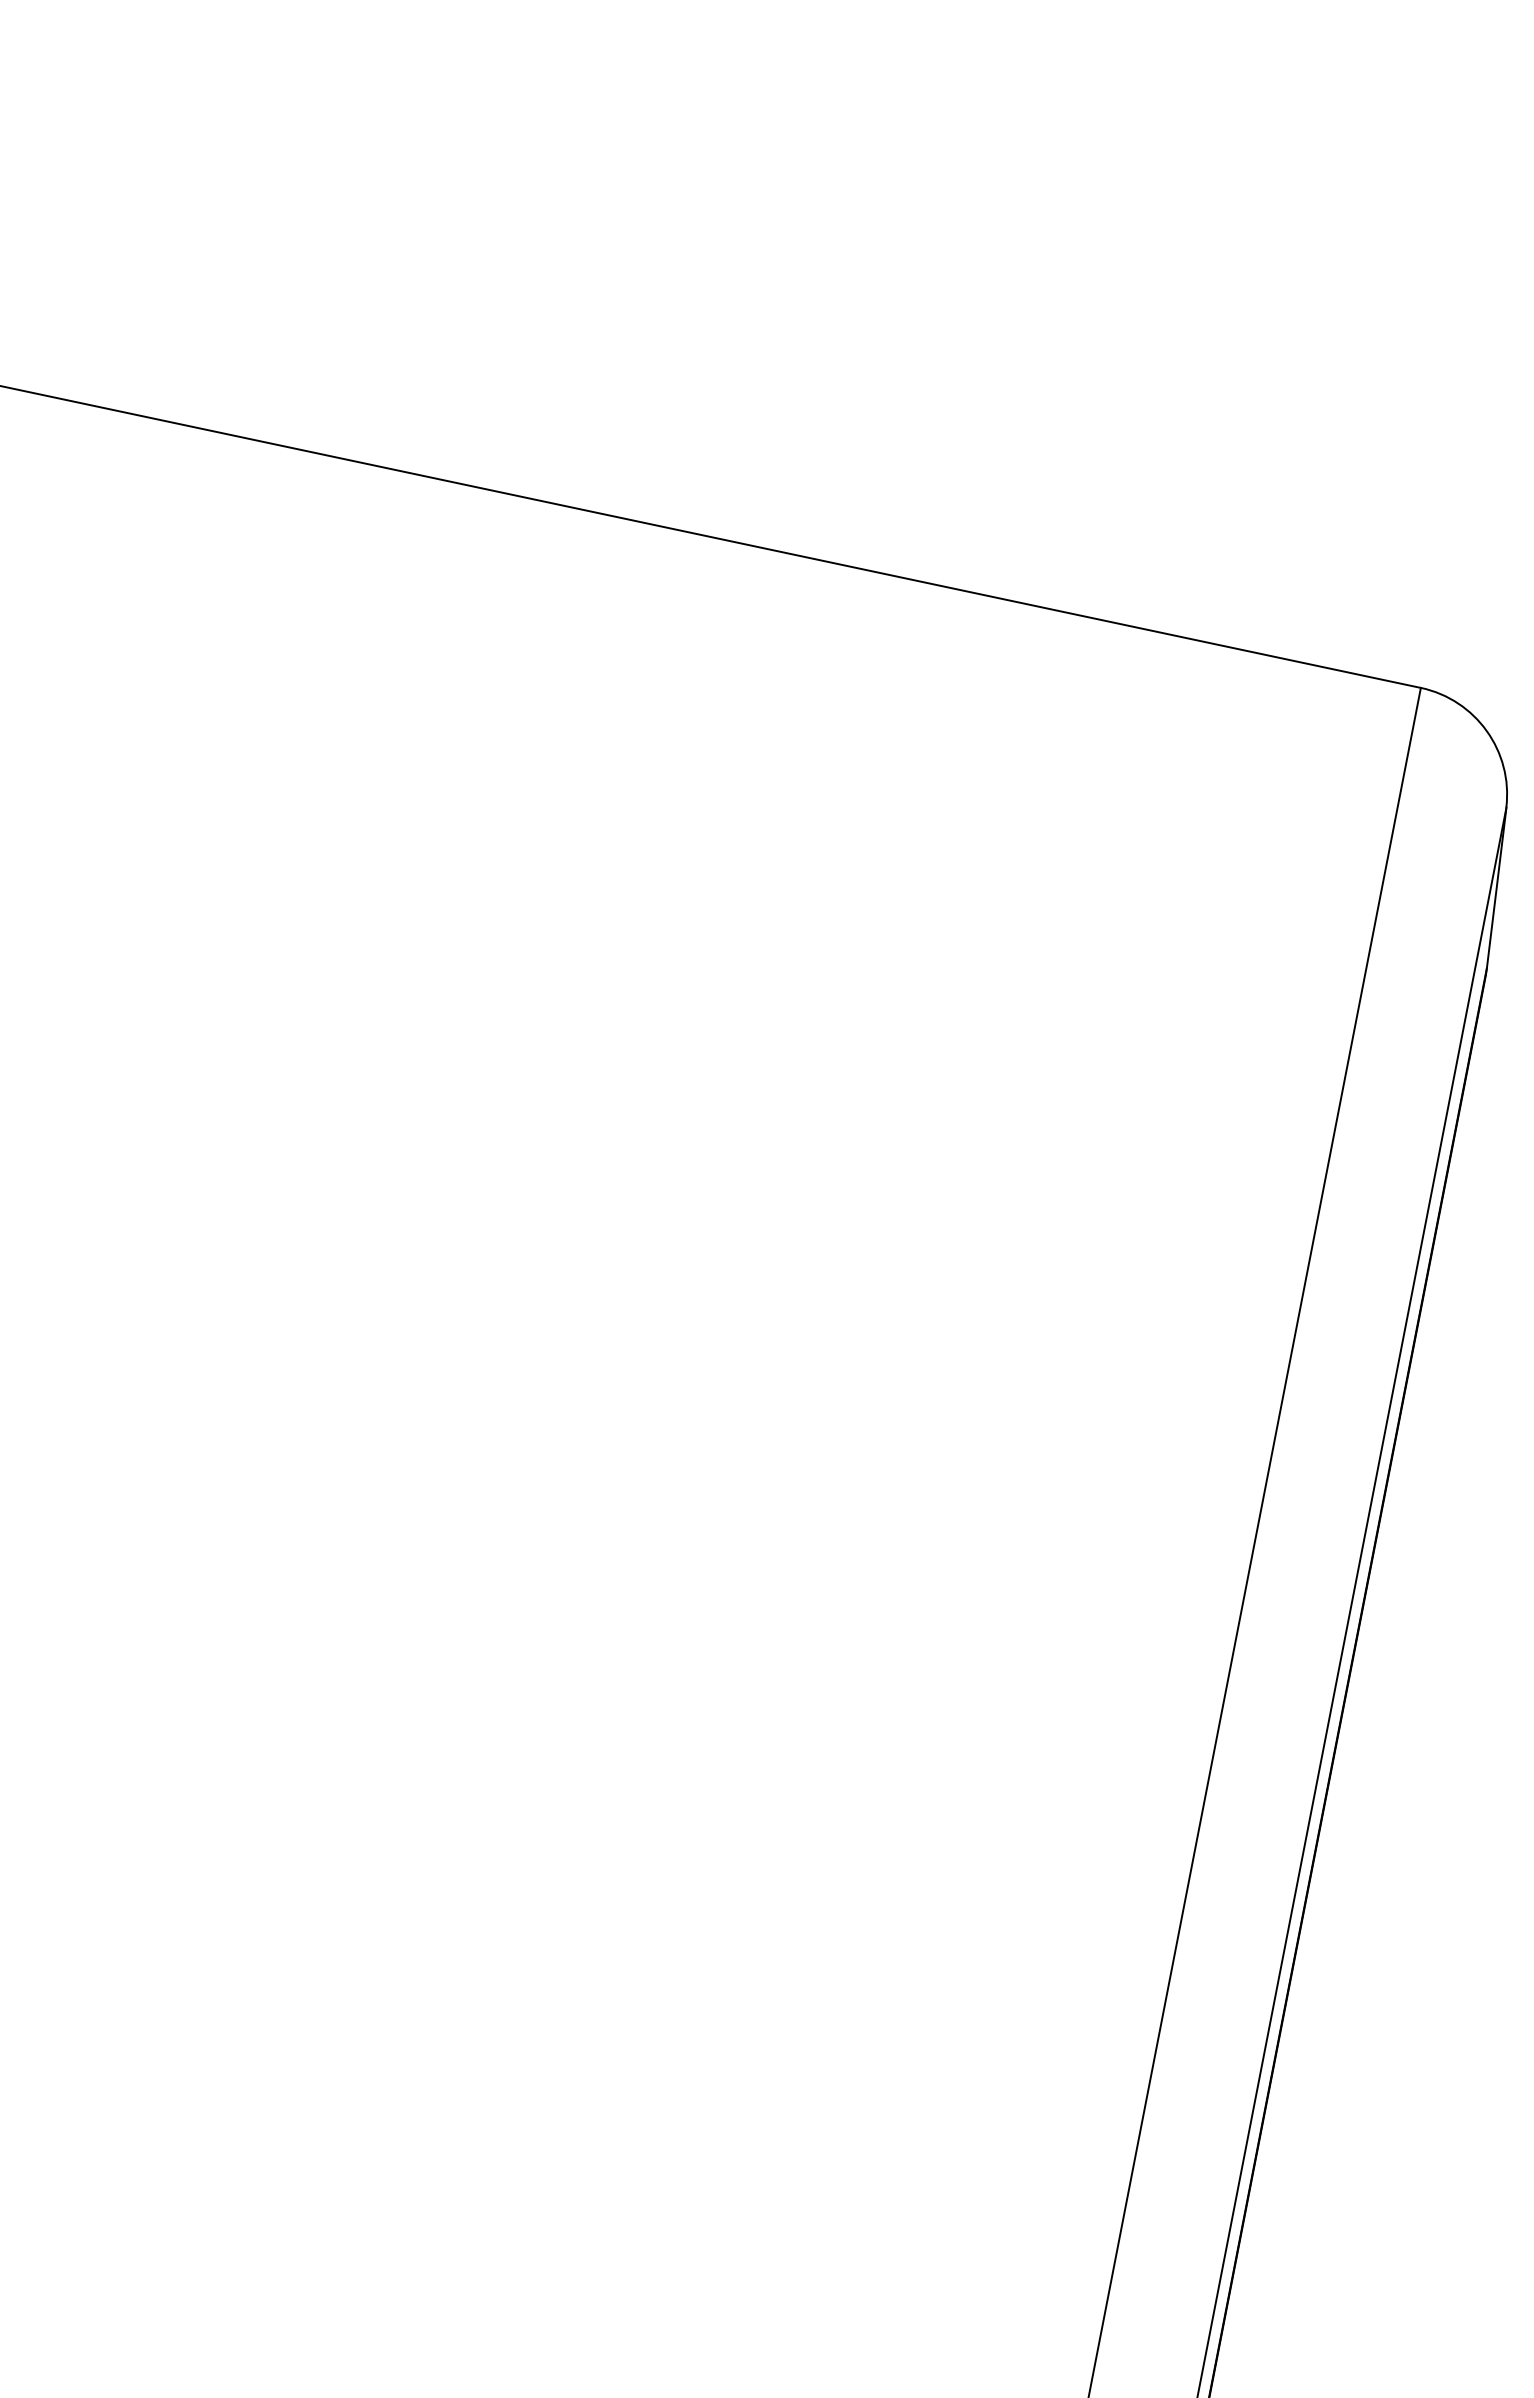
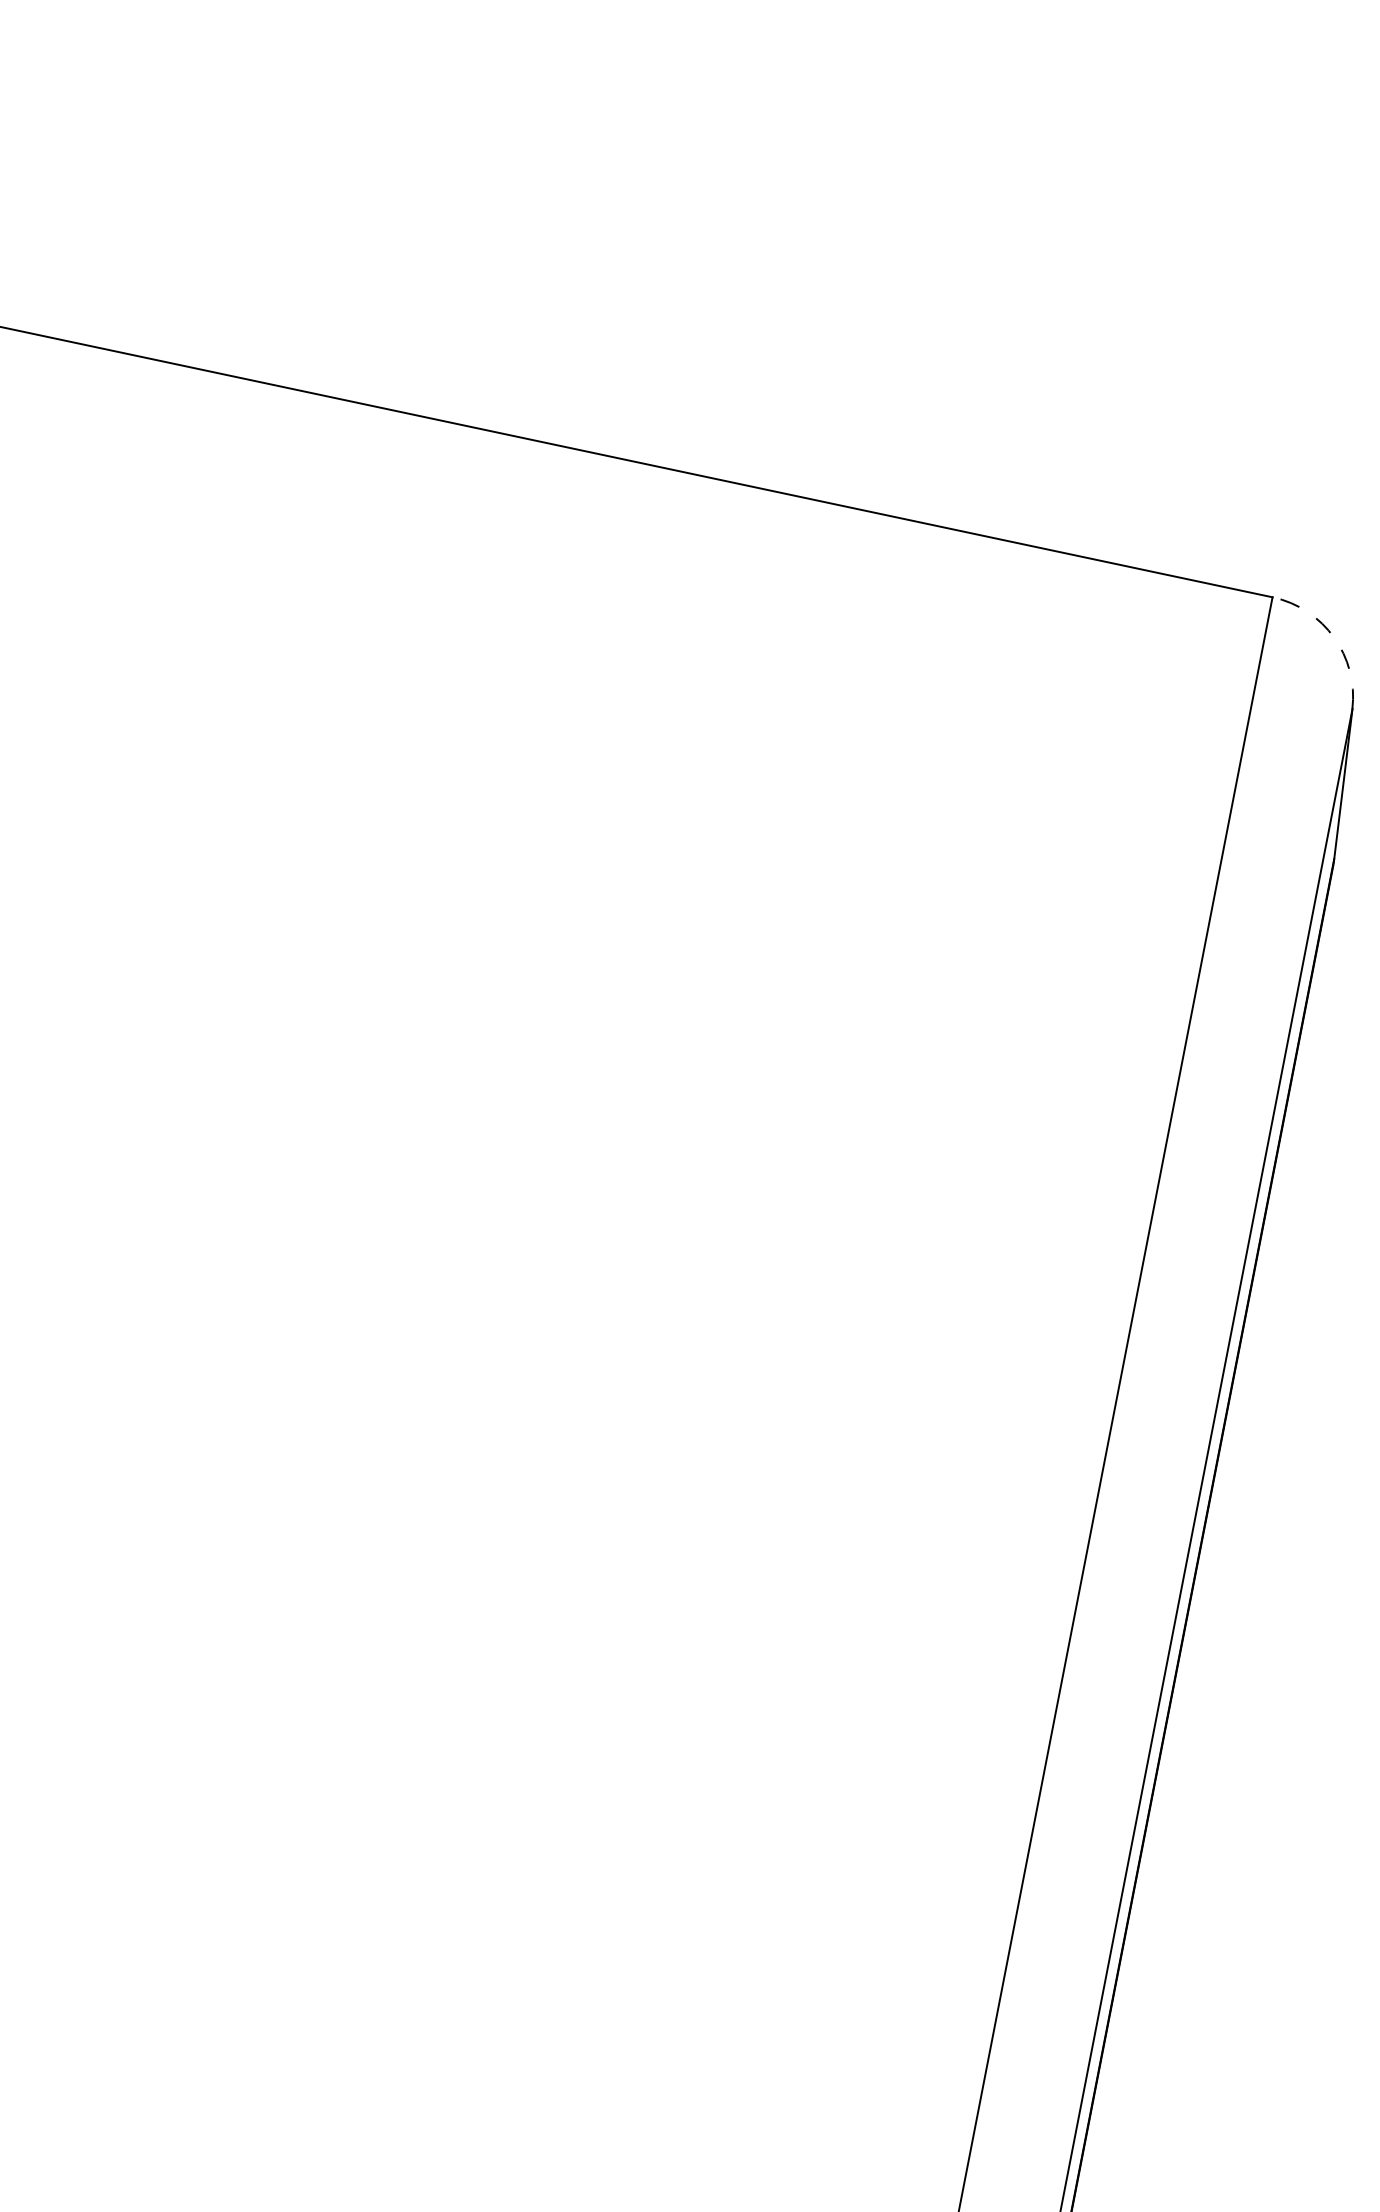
arc: (1486, 731) -> (1333, 638), solid -> dashed

